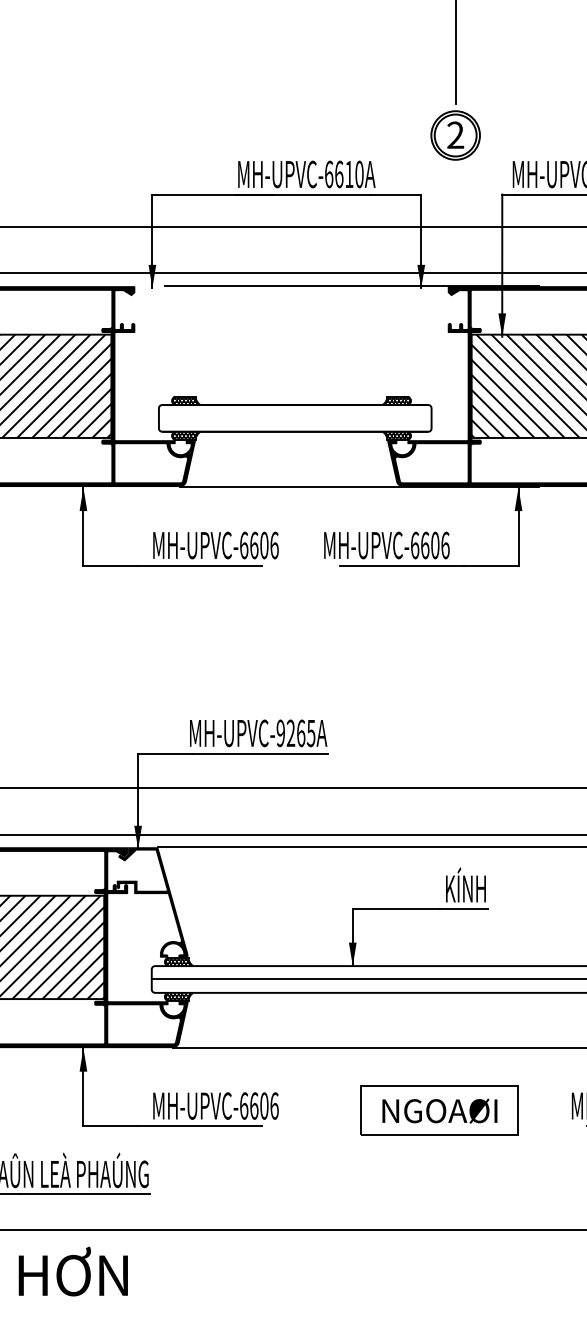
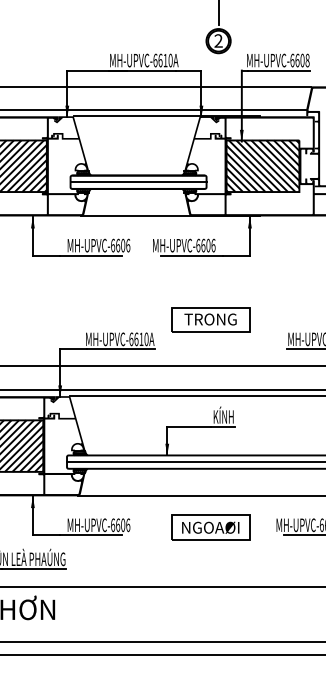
fill: (158, 340) -> (70, 143), added
fill: (423, 340) -> (202, 143), added
line: (295, 418) -> (138, 182), added
part: (439, 693) -> (210, 319), added
text: (295, 733) -> (138, 339), MH-UPVC-9265A -> MH-UPVC-6610A

